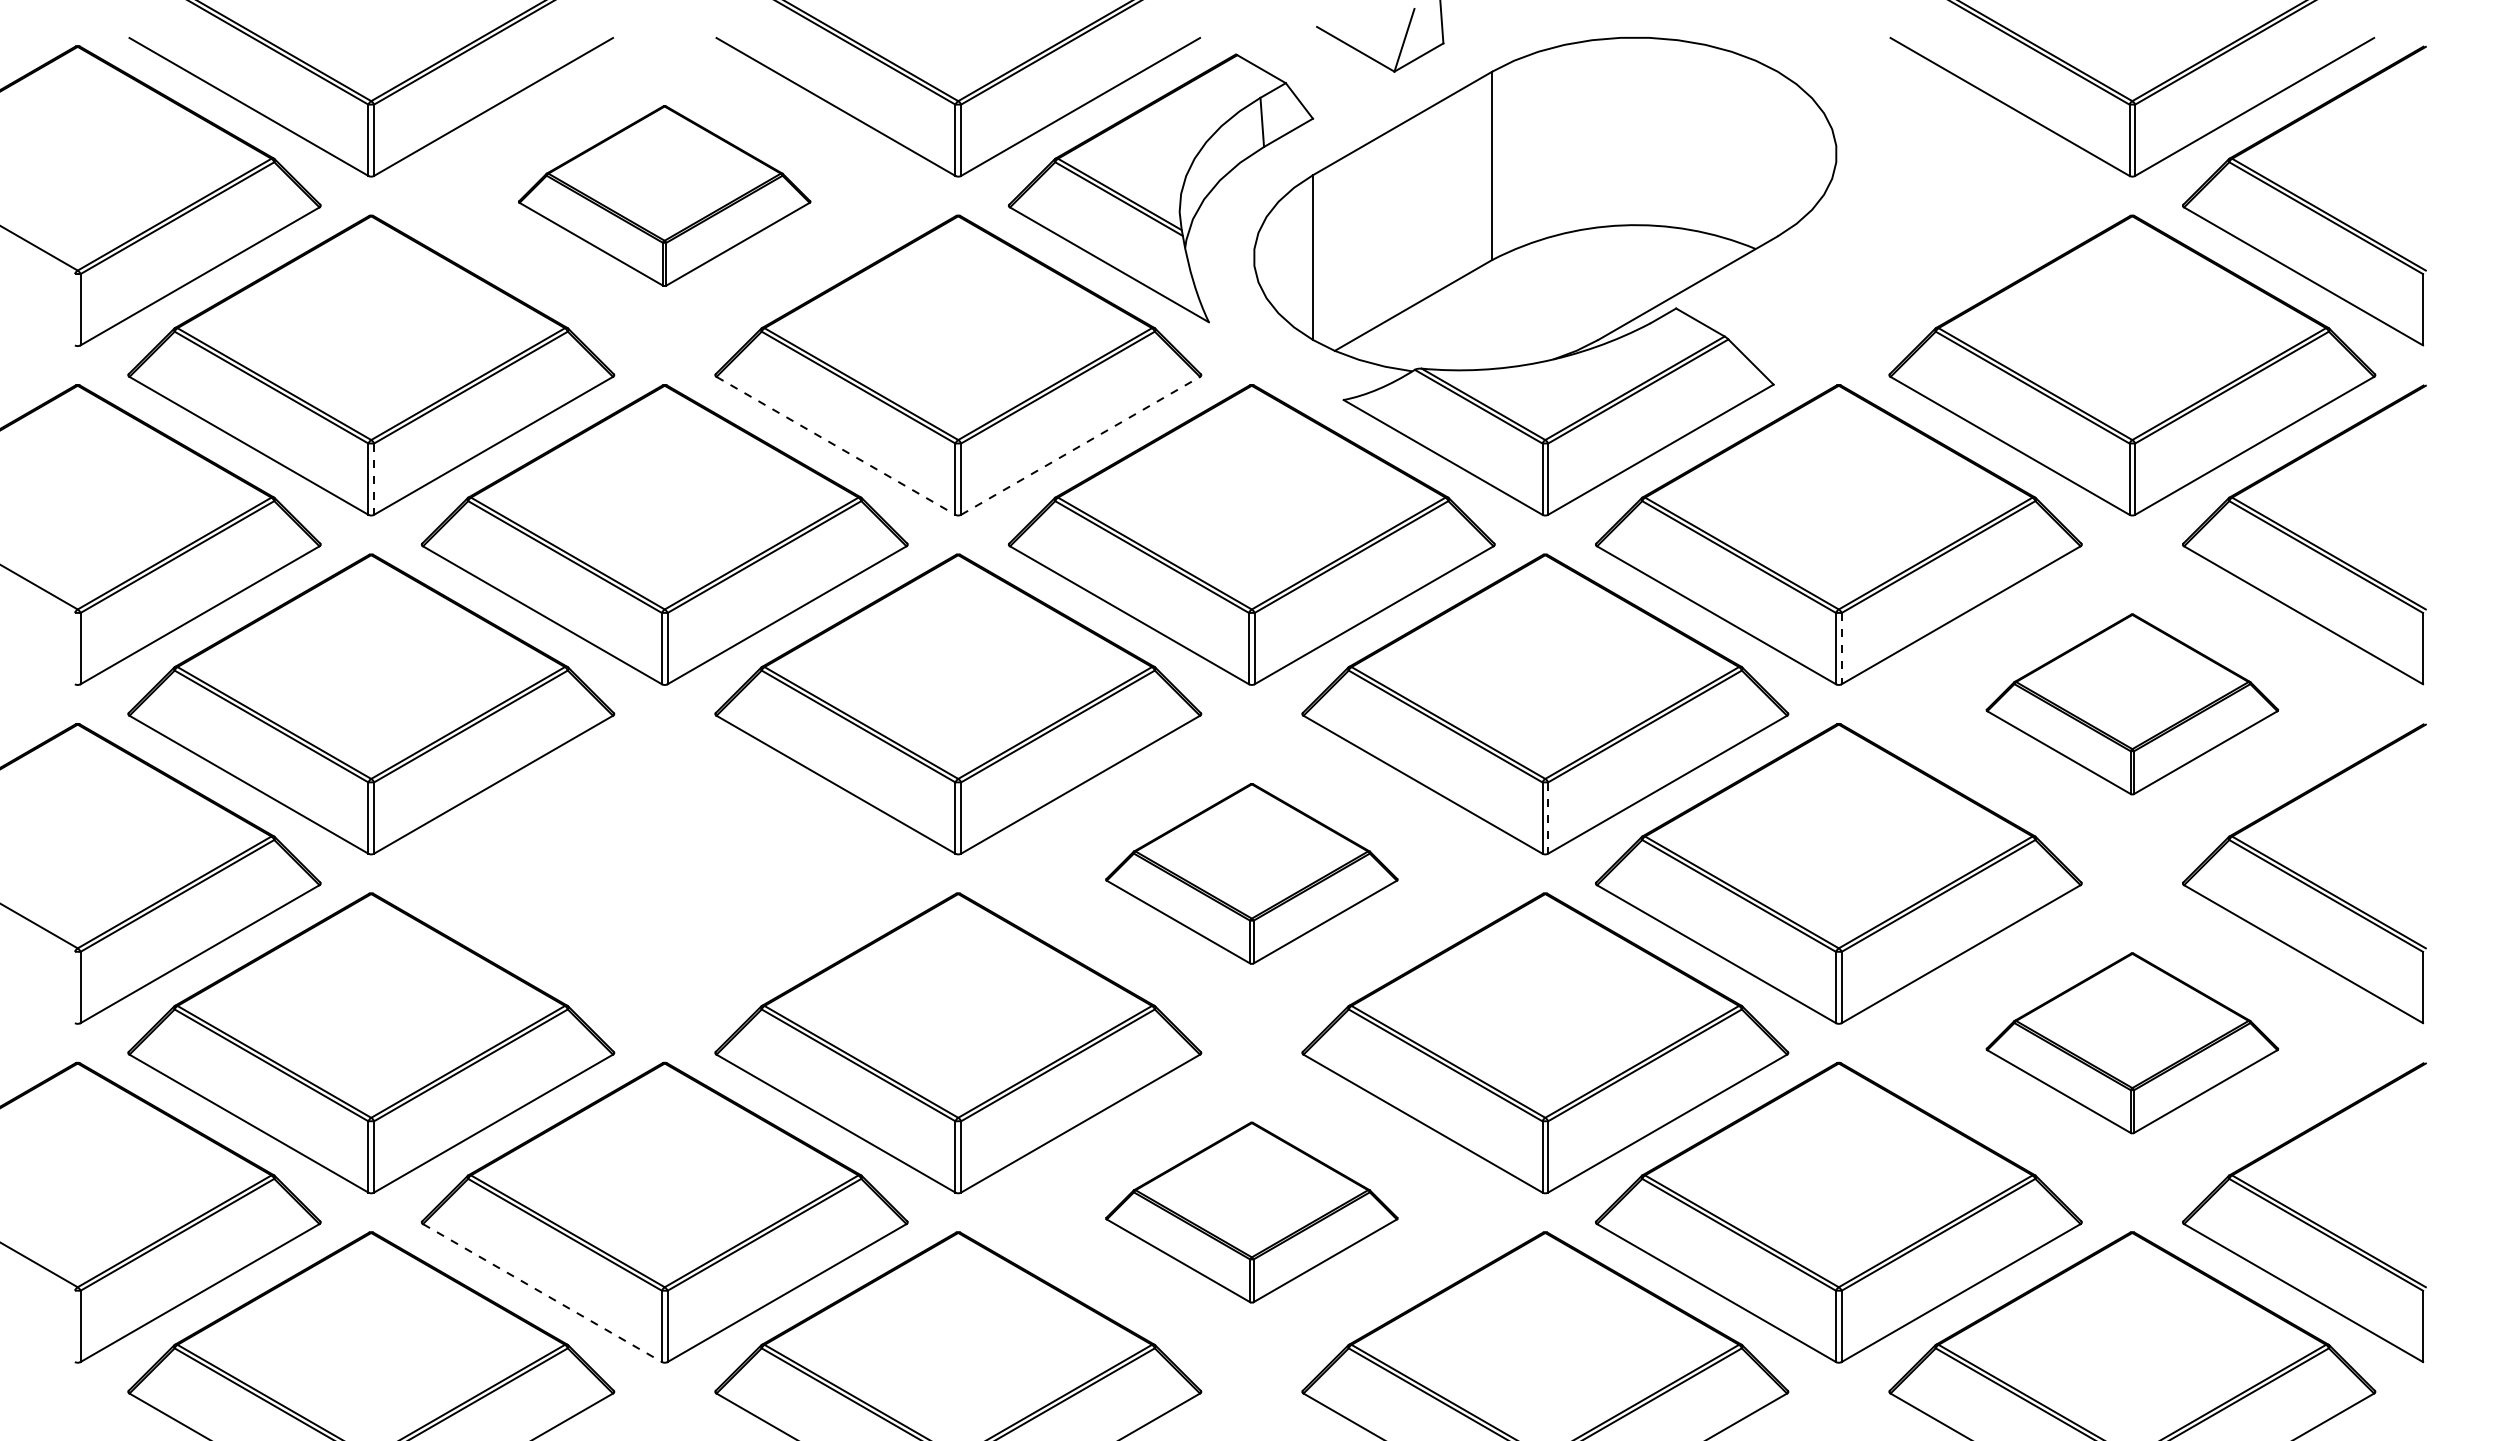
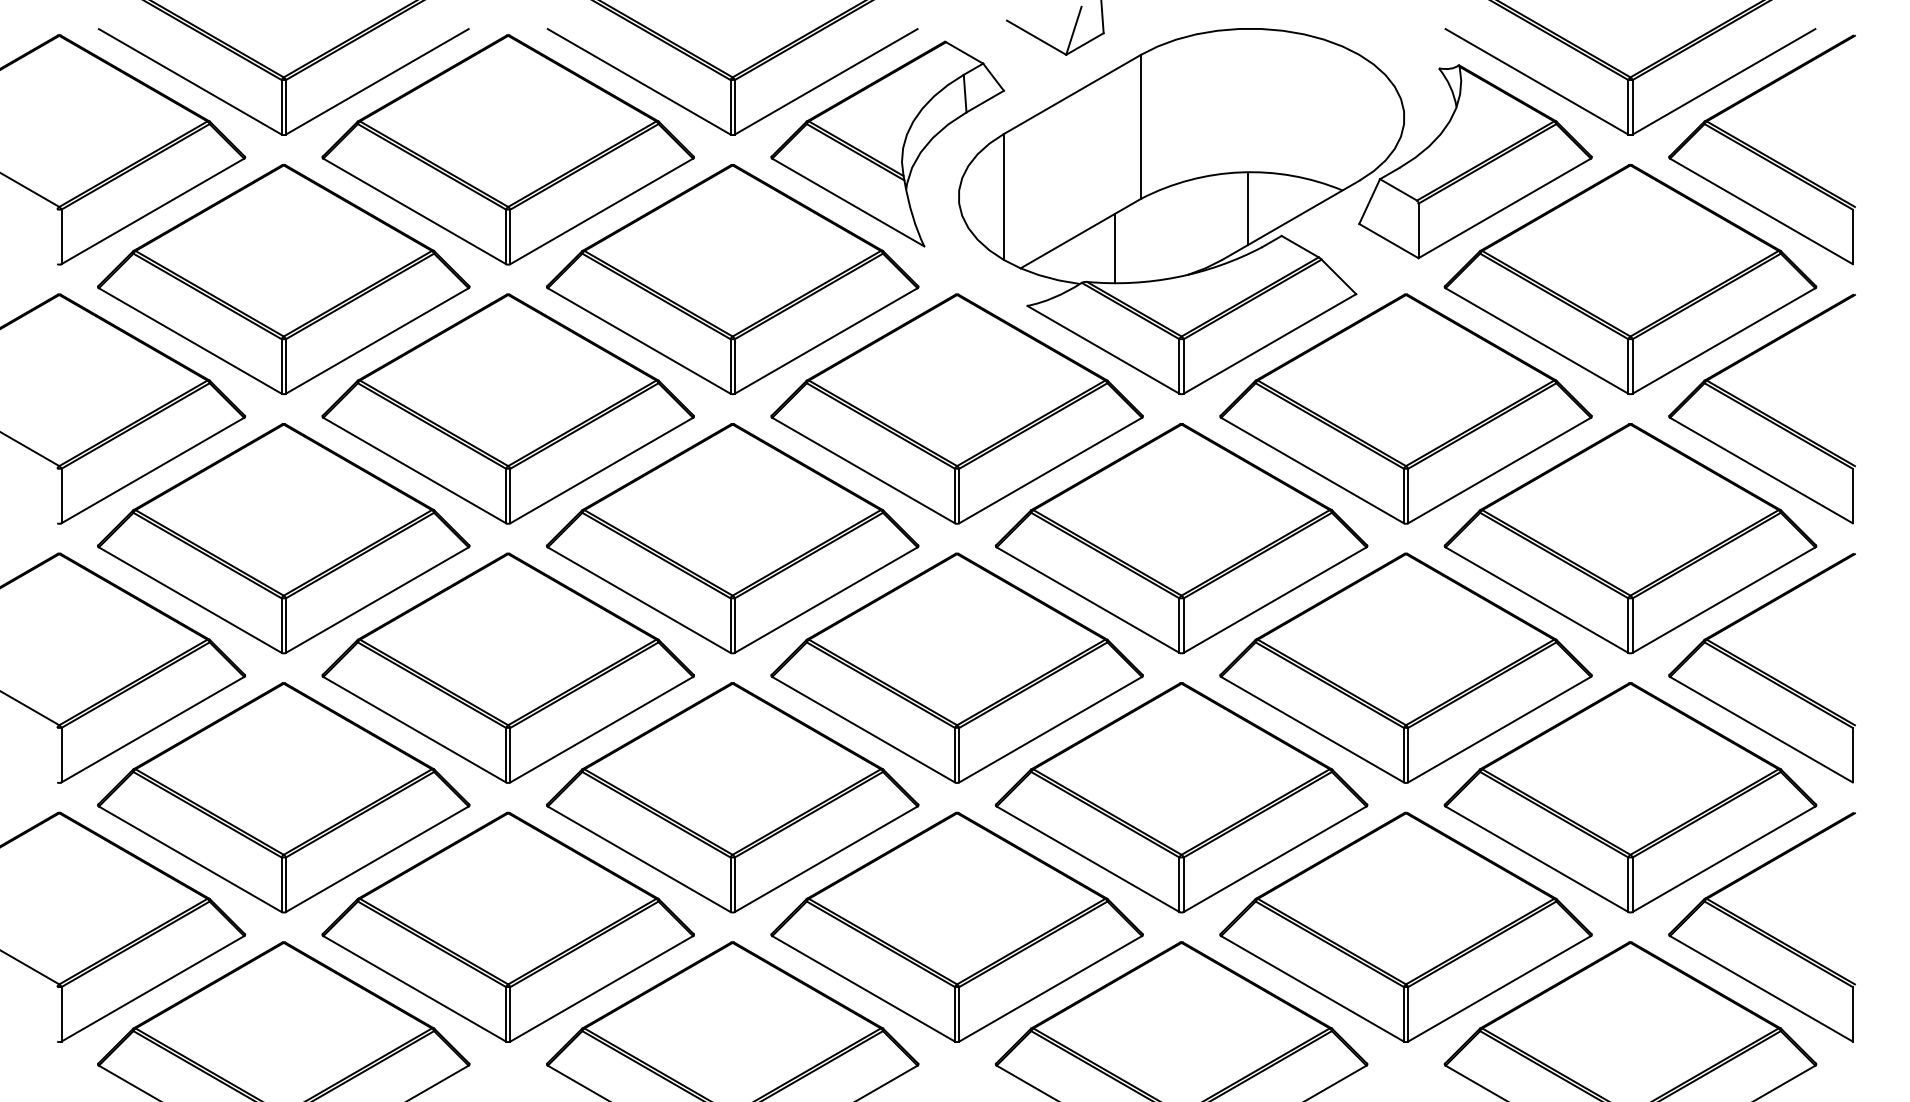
part: (664, 195) -> (508, 149), size x1.67
part: (1929, 211) -> (1475, 161), added
line: (1631, 272) -> (1247, 208), added
line: (1458, 324) -> (1115, 248), added
line: (836, 445) -> (639, 340), dashed -> solid
line: (1080, 445) -> (826, 340), dashed -> solid
line: (374, 479) -> (286, 366), dashed -> solid
line: (1841, 648) -> (1408, 495), dashed -> solid
part: (2132, 704) -> (1630, 538), size x1.67
line: (1548, 818) -> (1184, 625), dashed -> solid
part: (664, 873) -> (508, 667), added
part: (1251, 873) -> (956, 667), size x1.67
part: (2132, 1043) -> (1630, 797), size x1.67
part: (1251, 1212) -> (956, 927), size x1.67
line: (542, 1293) -> (414, 989), dashed -> solid

